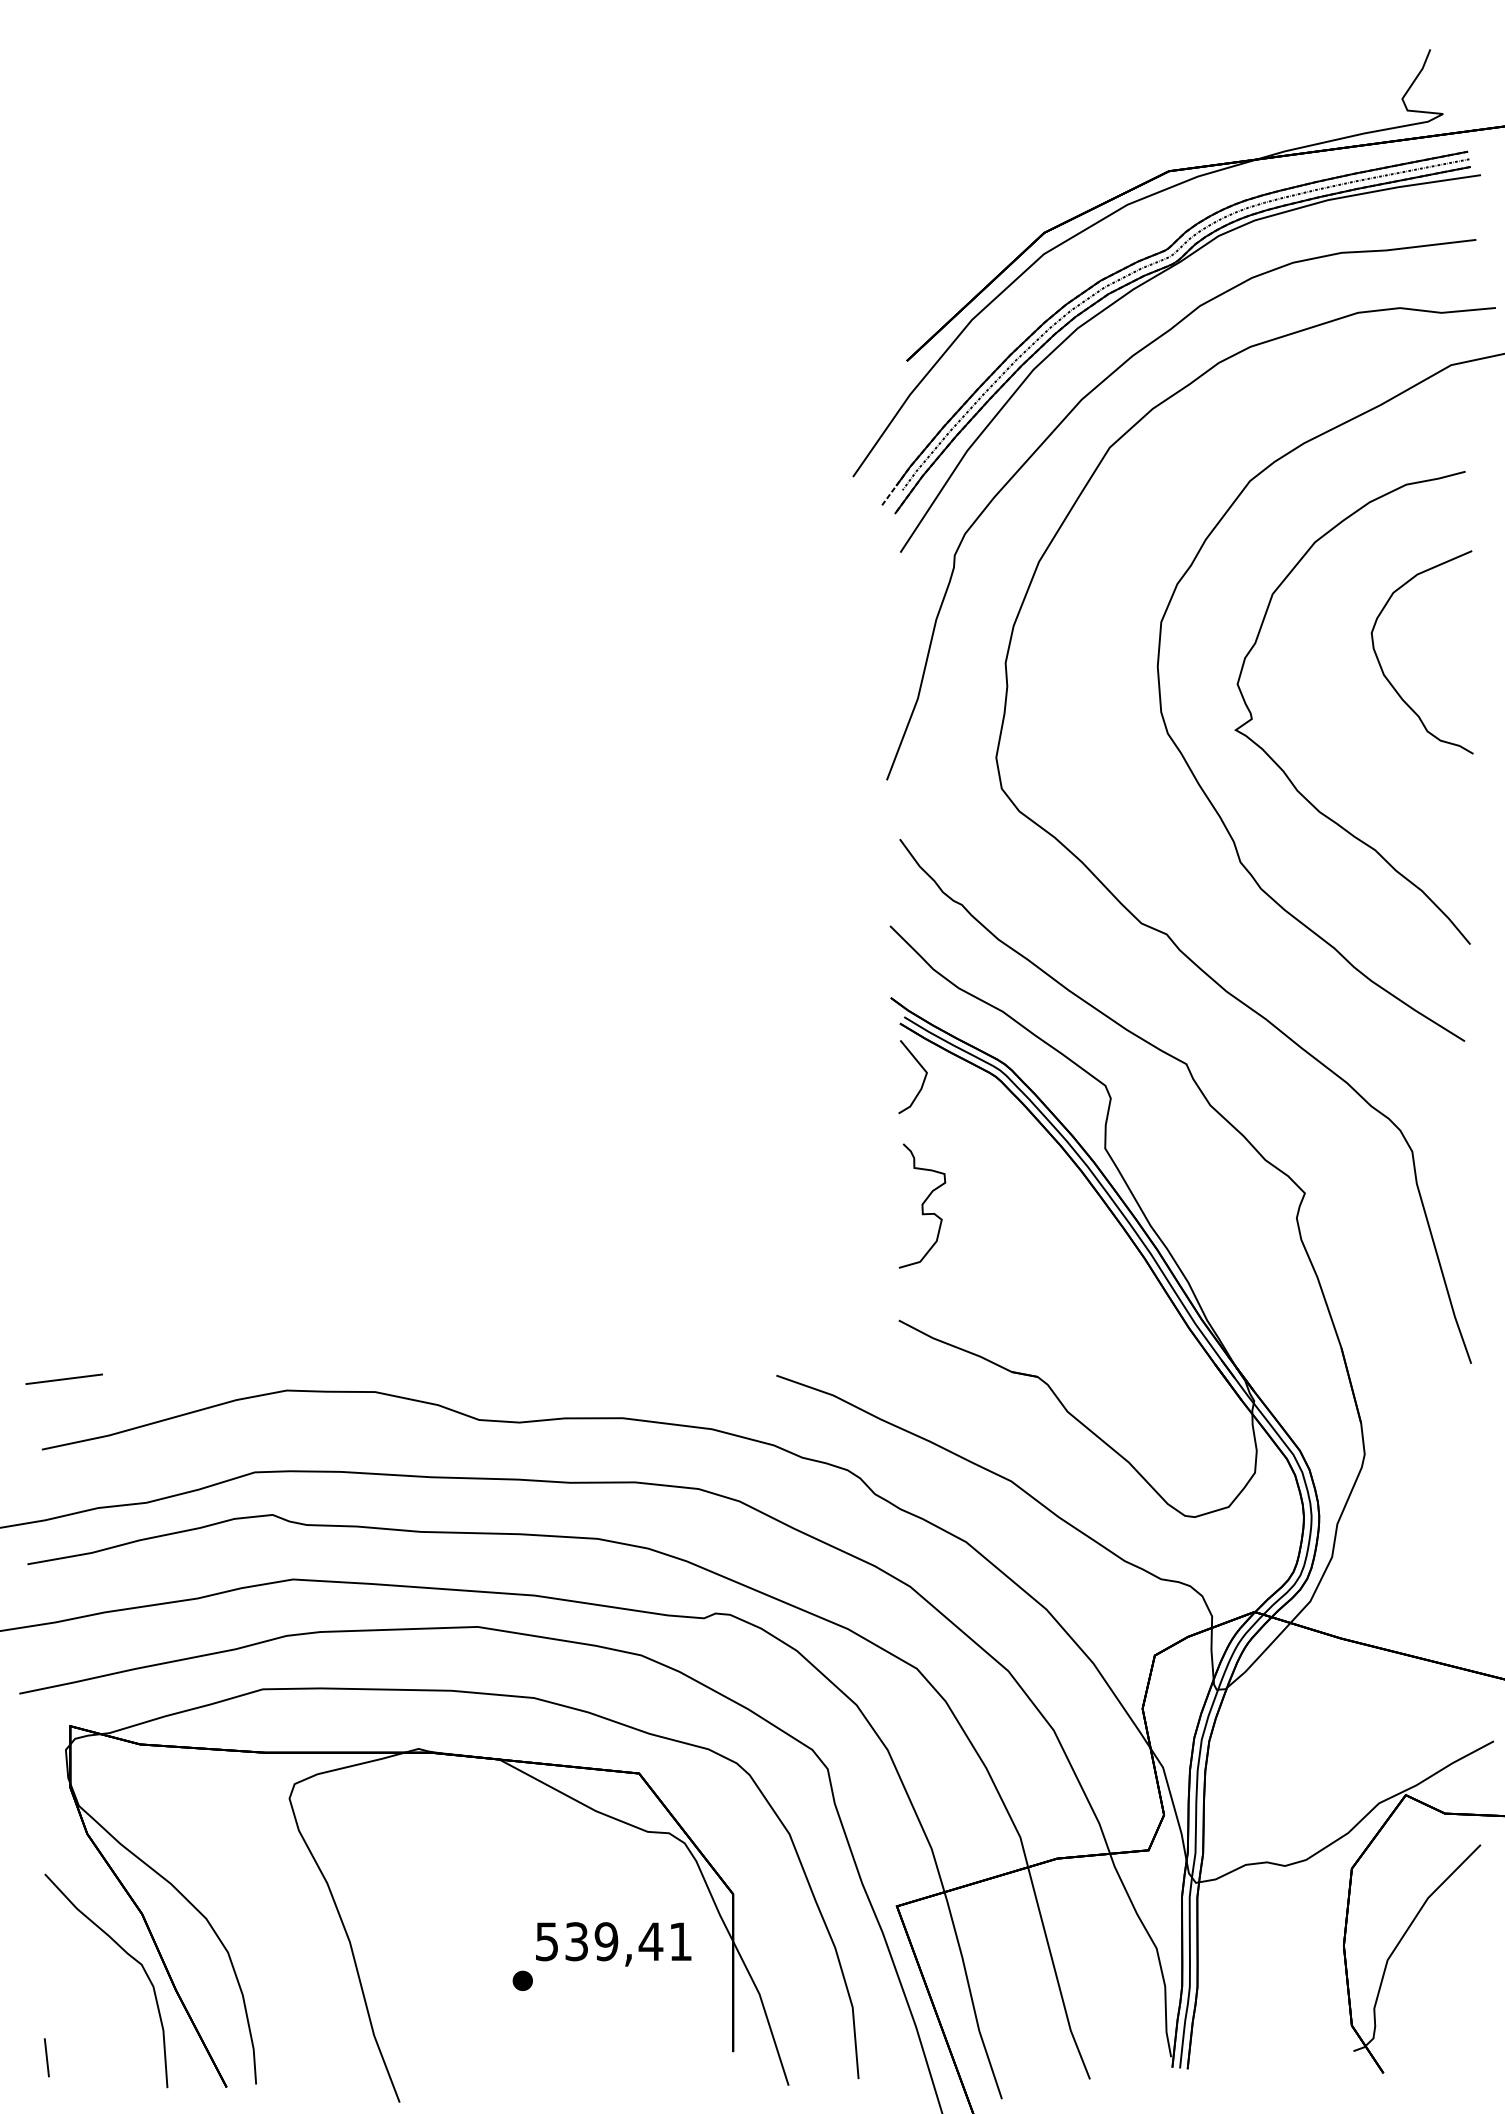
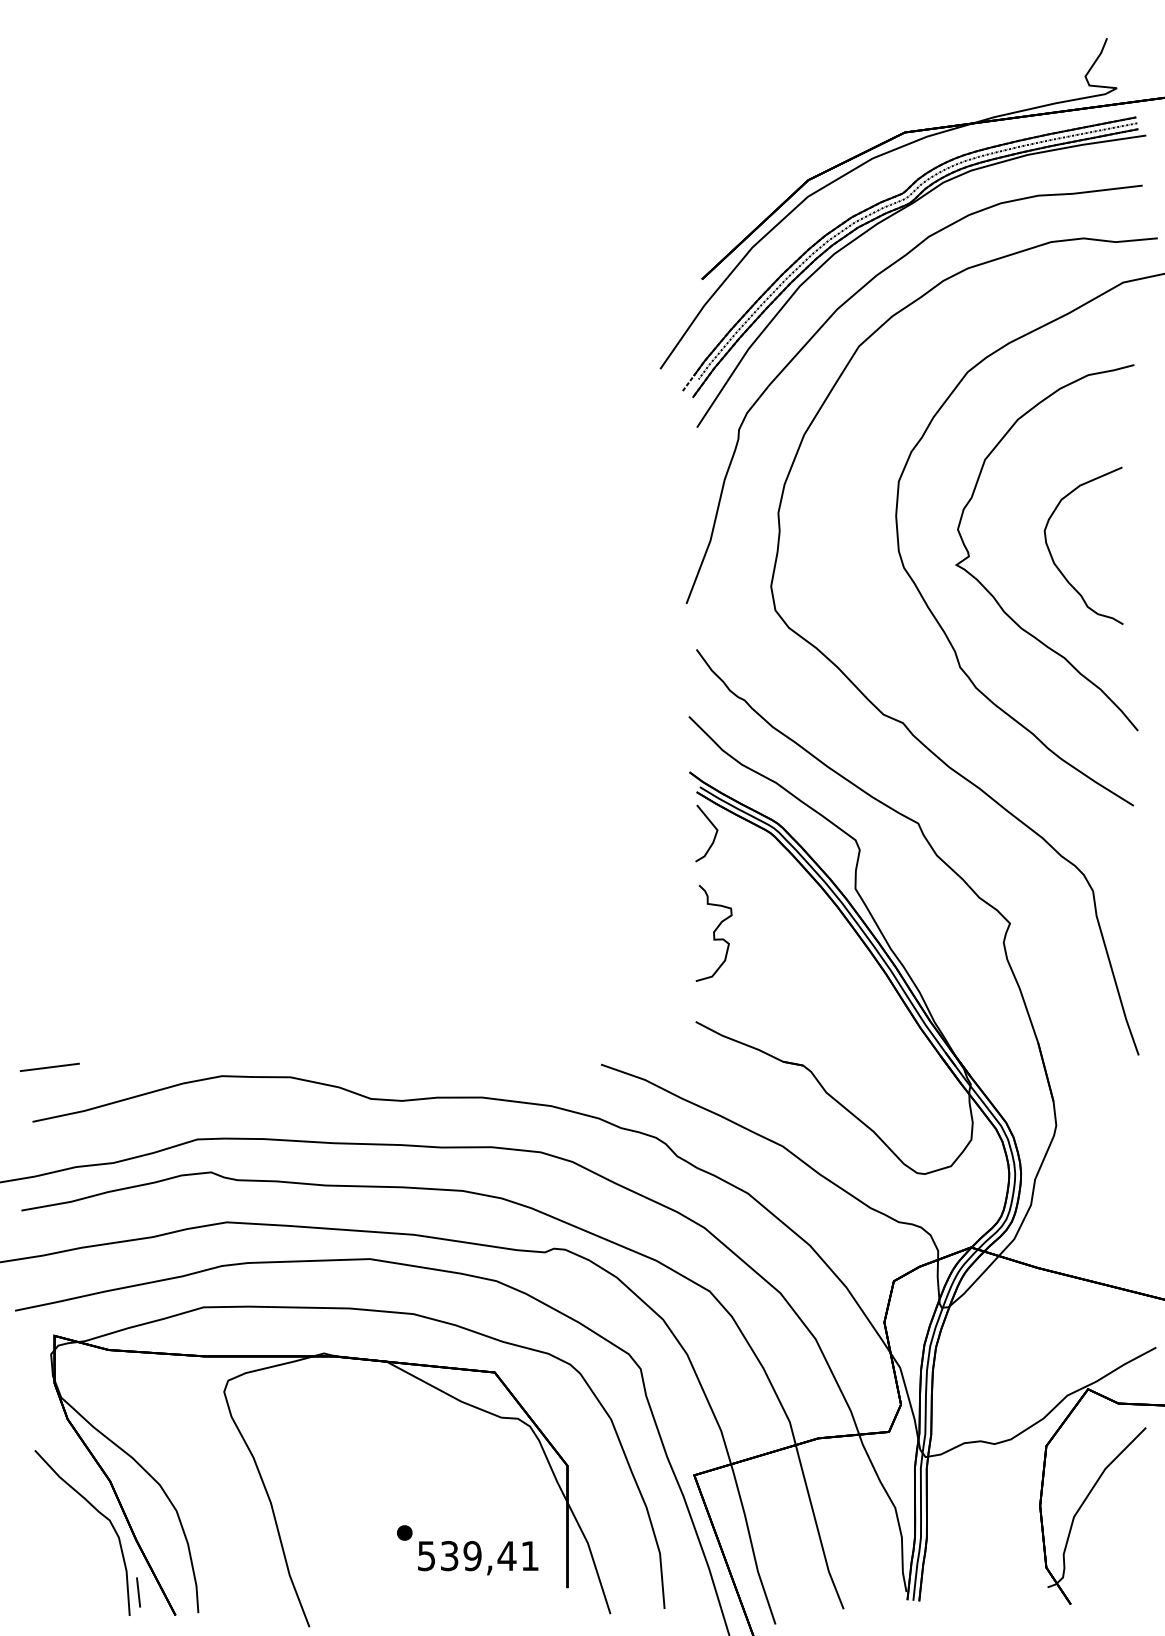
curve: (1383, 670) -> (1053, 559), moved
text: (613, 1944) -> (478, 1558), moved
line: (46, 2057) -> (138, 1592), moved

